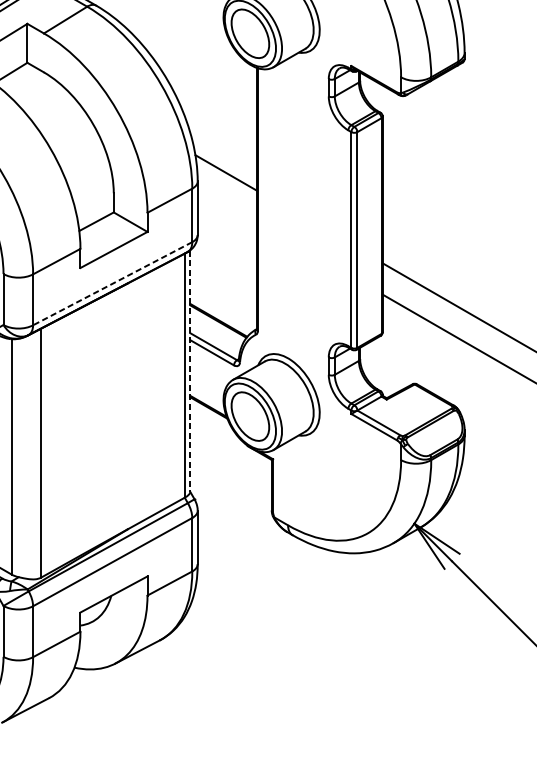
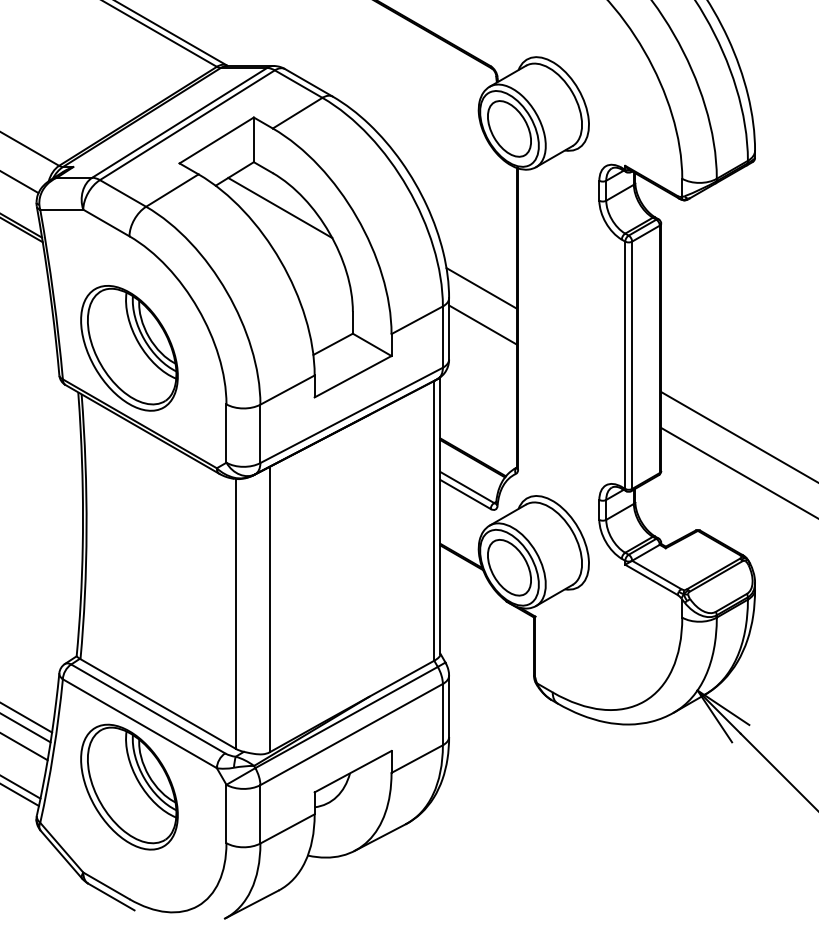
line: (50, 102) -> (280, 207), added
line: (226, 204) -> (482, 324), added
line: (112, 283) -> (351, 415), dashed -> solid
line: (190, 371) -> (440, 515), dashed -> solid

